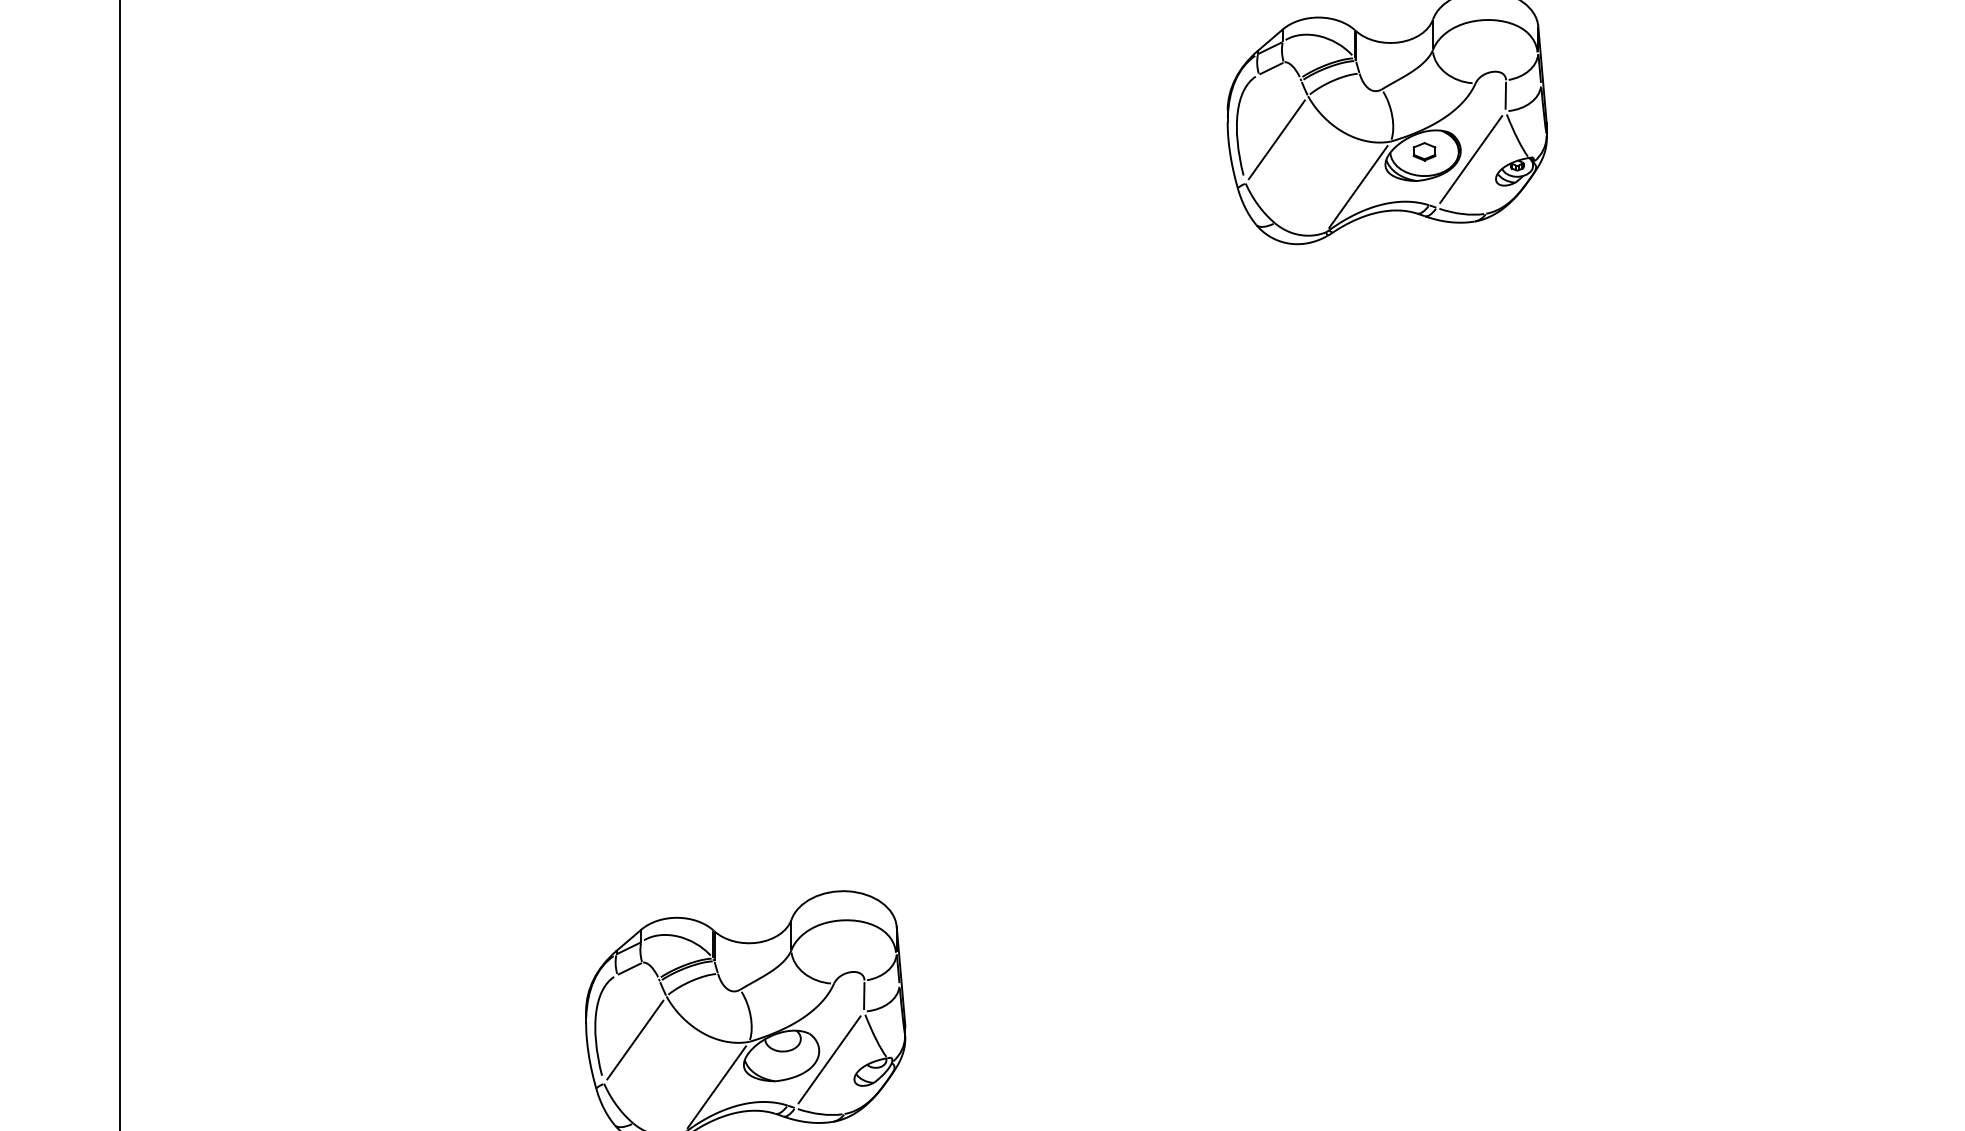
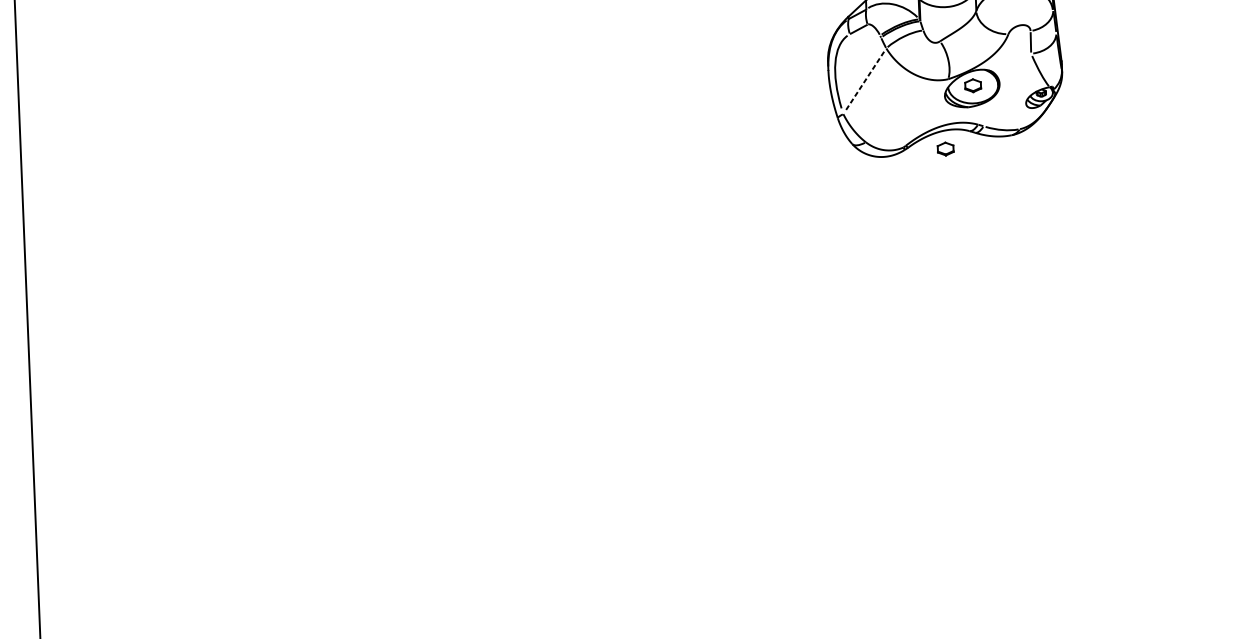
line: (1276, 140) -> (864, 81), solid -> dashed
line: (1471, 159) -> (1007, 89), removed
line: (1358, 186) -> (925, 113), removed
part: (1383, 236) -> (945, 148), added

